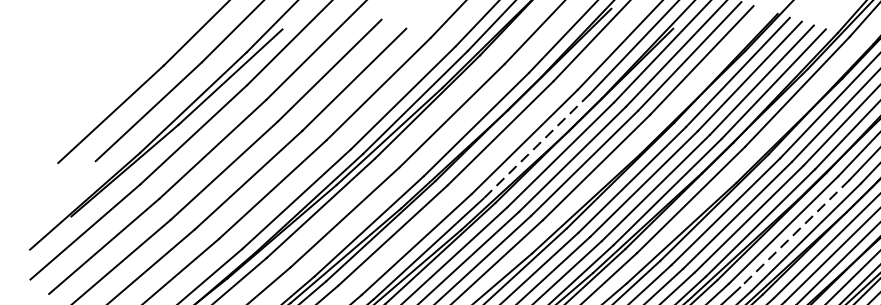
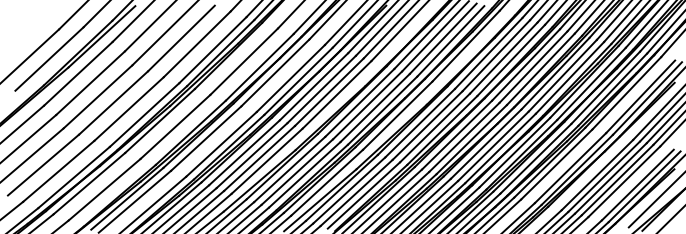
line: (536, 146) -> (298, 81), dashed -> solid
line: (794, 233) -> (464, 137), dashed -> solid

